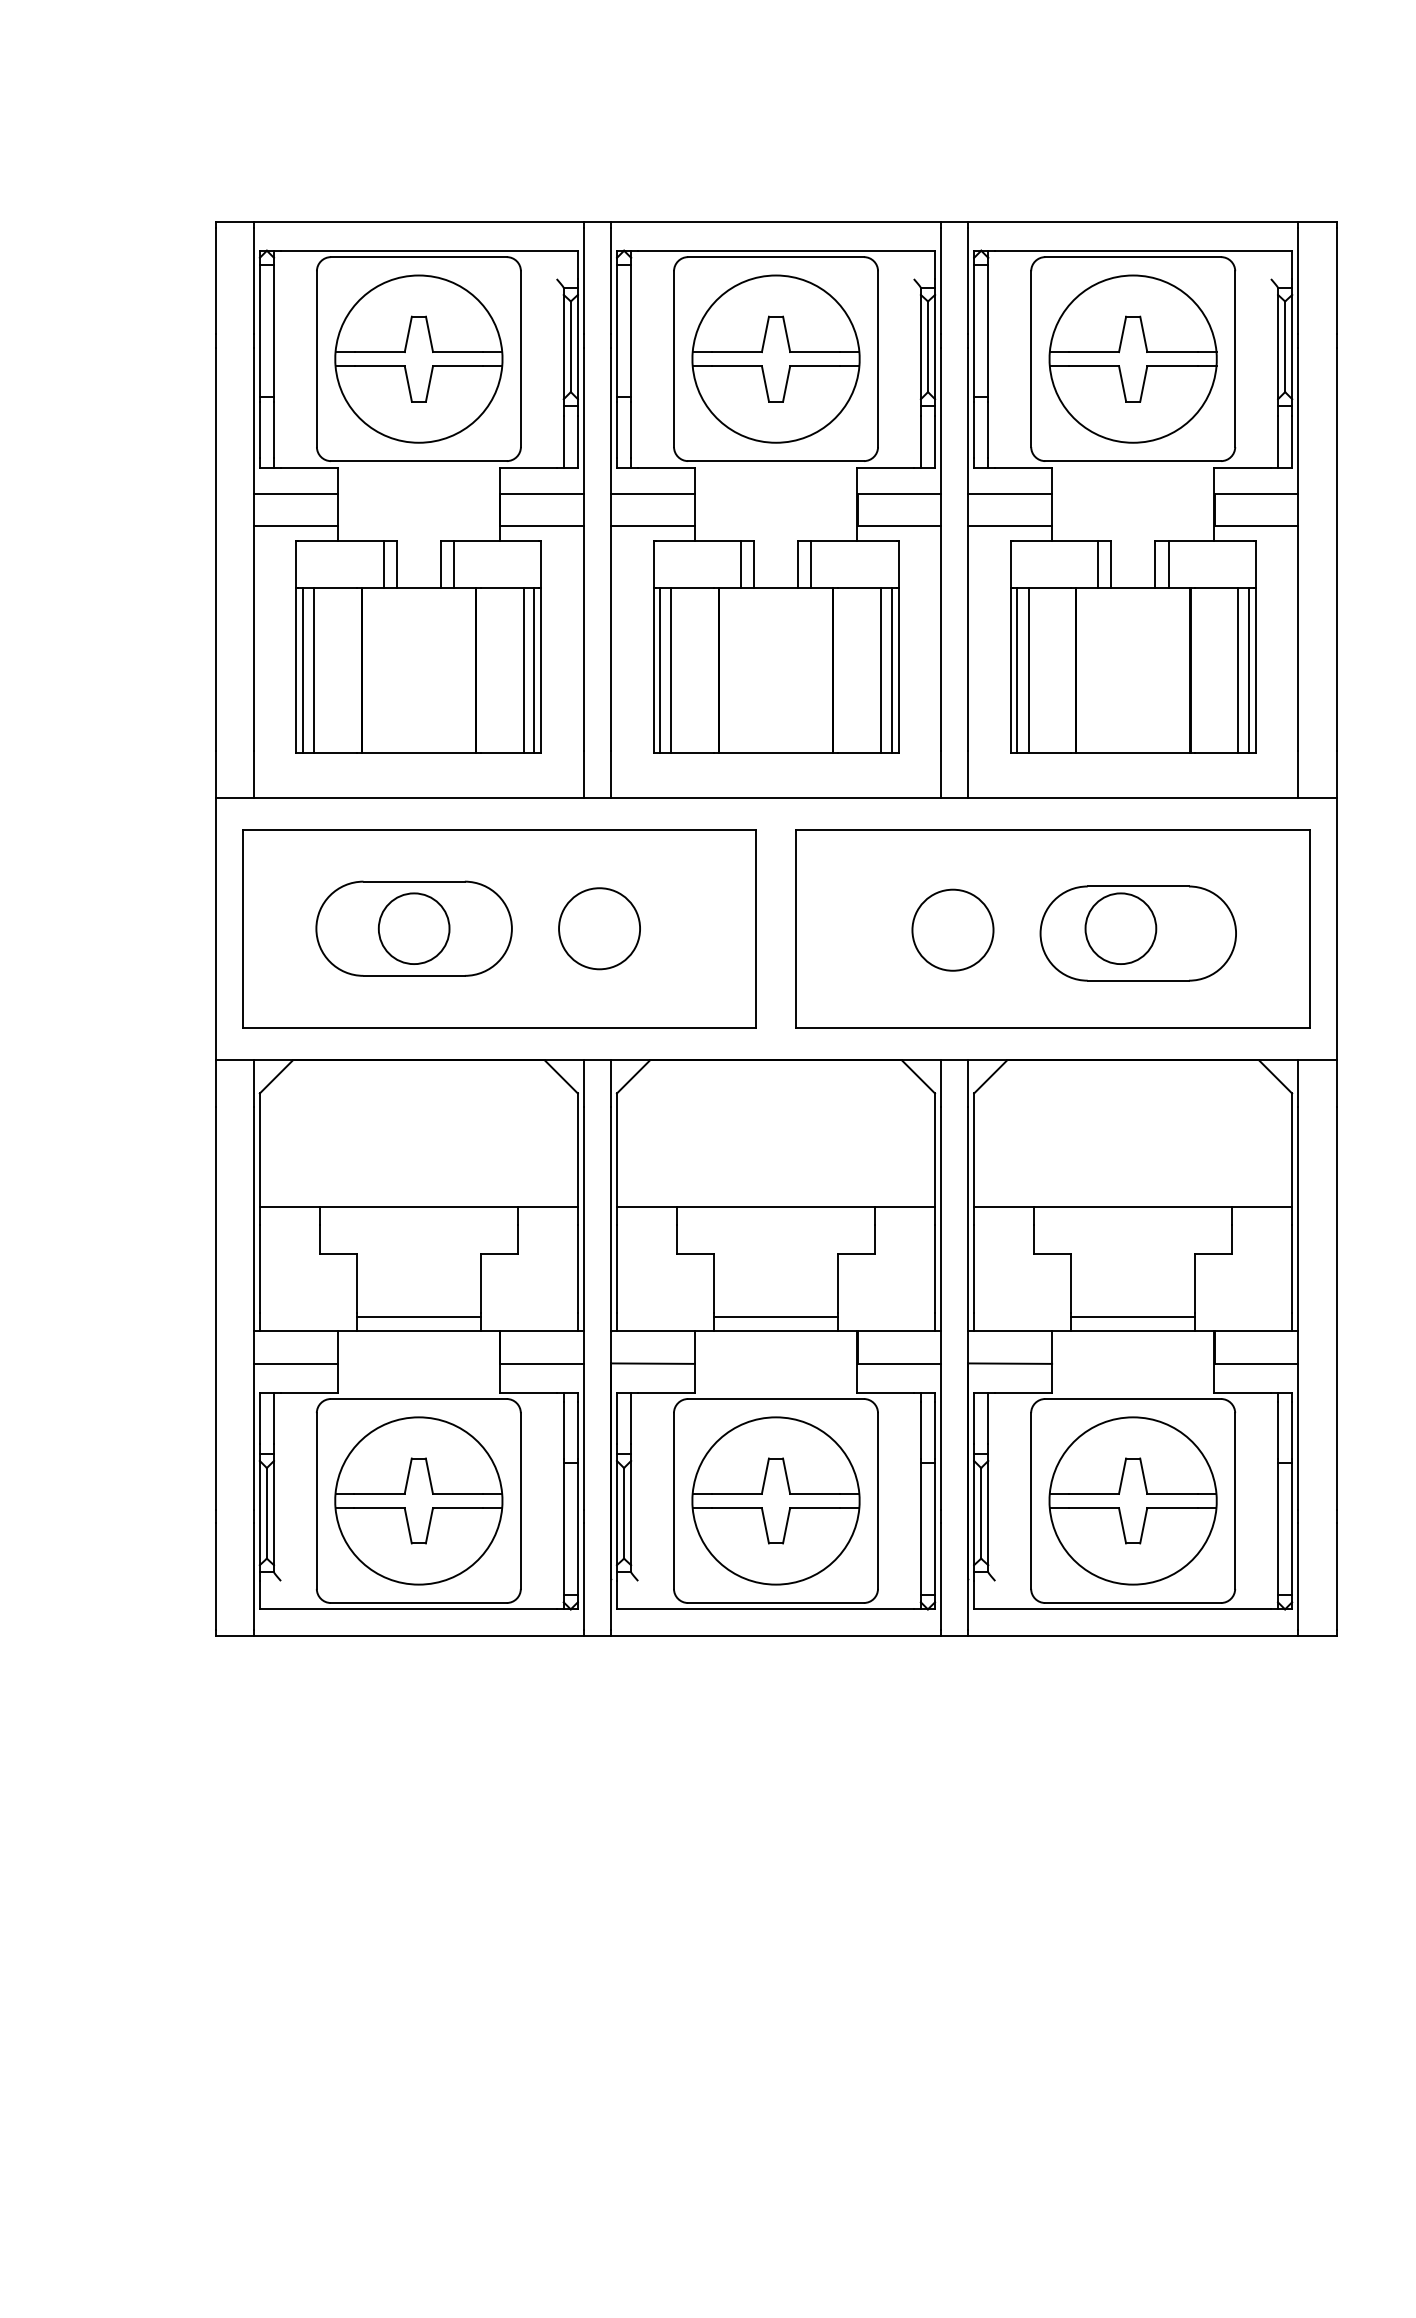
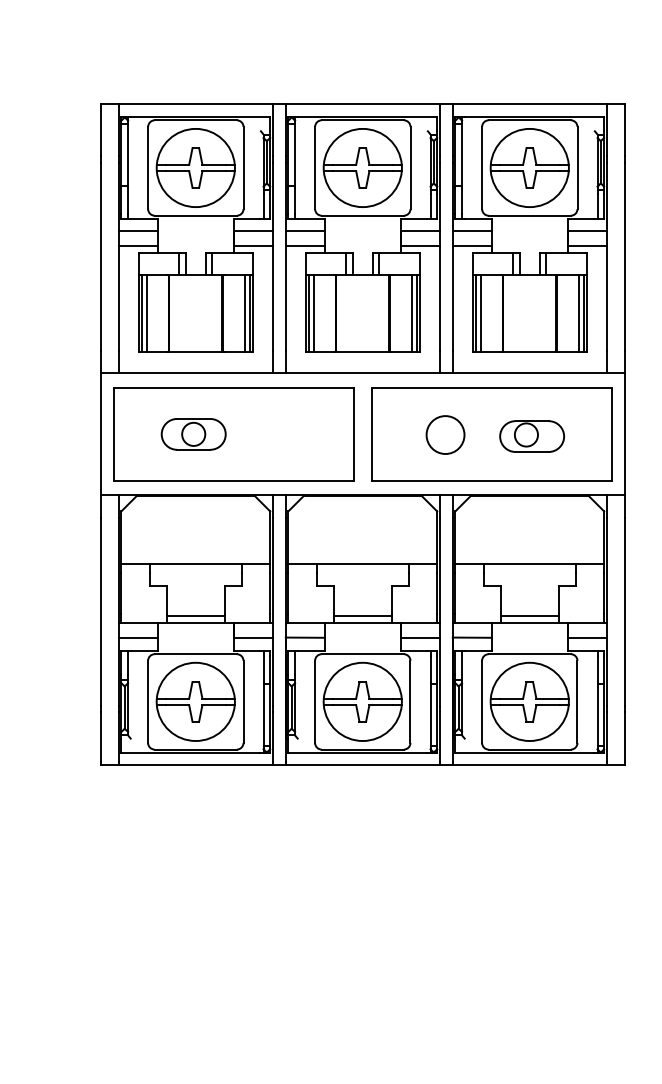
part: (413, 929) -> (193, 434), size x0.7
circle: (599, 929) -> (280, 434), removed
part: (1136, 933) -> (531, 436), size x0.7

